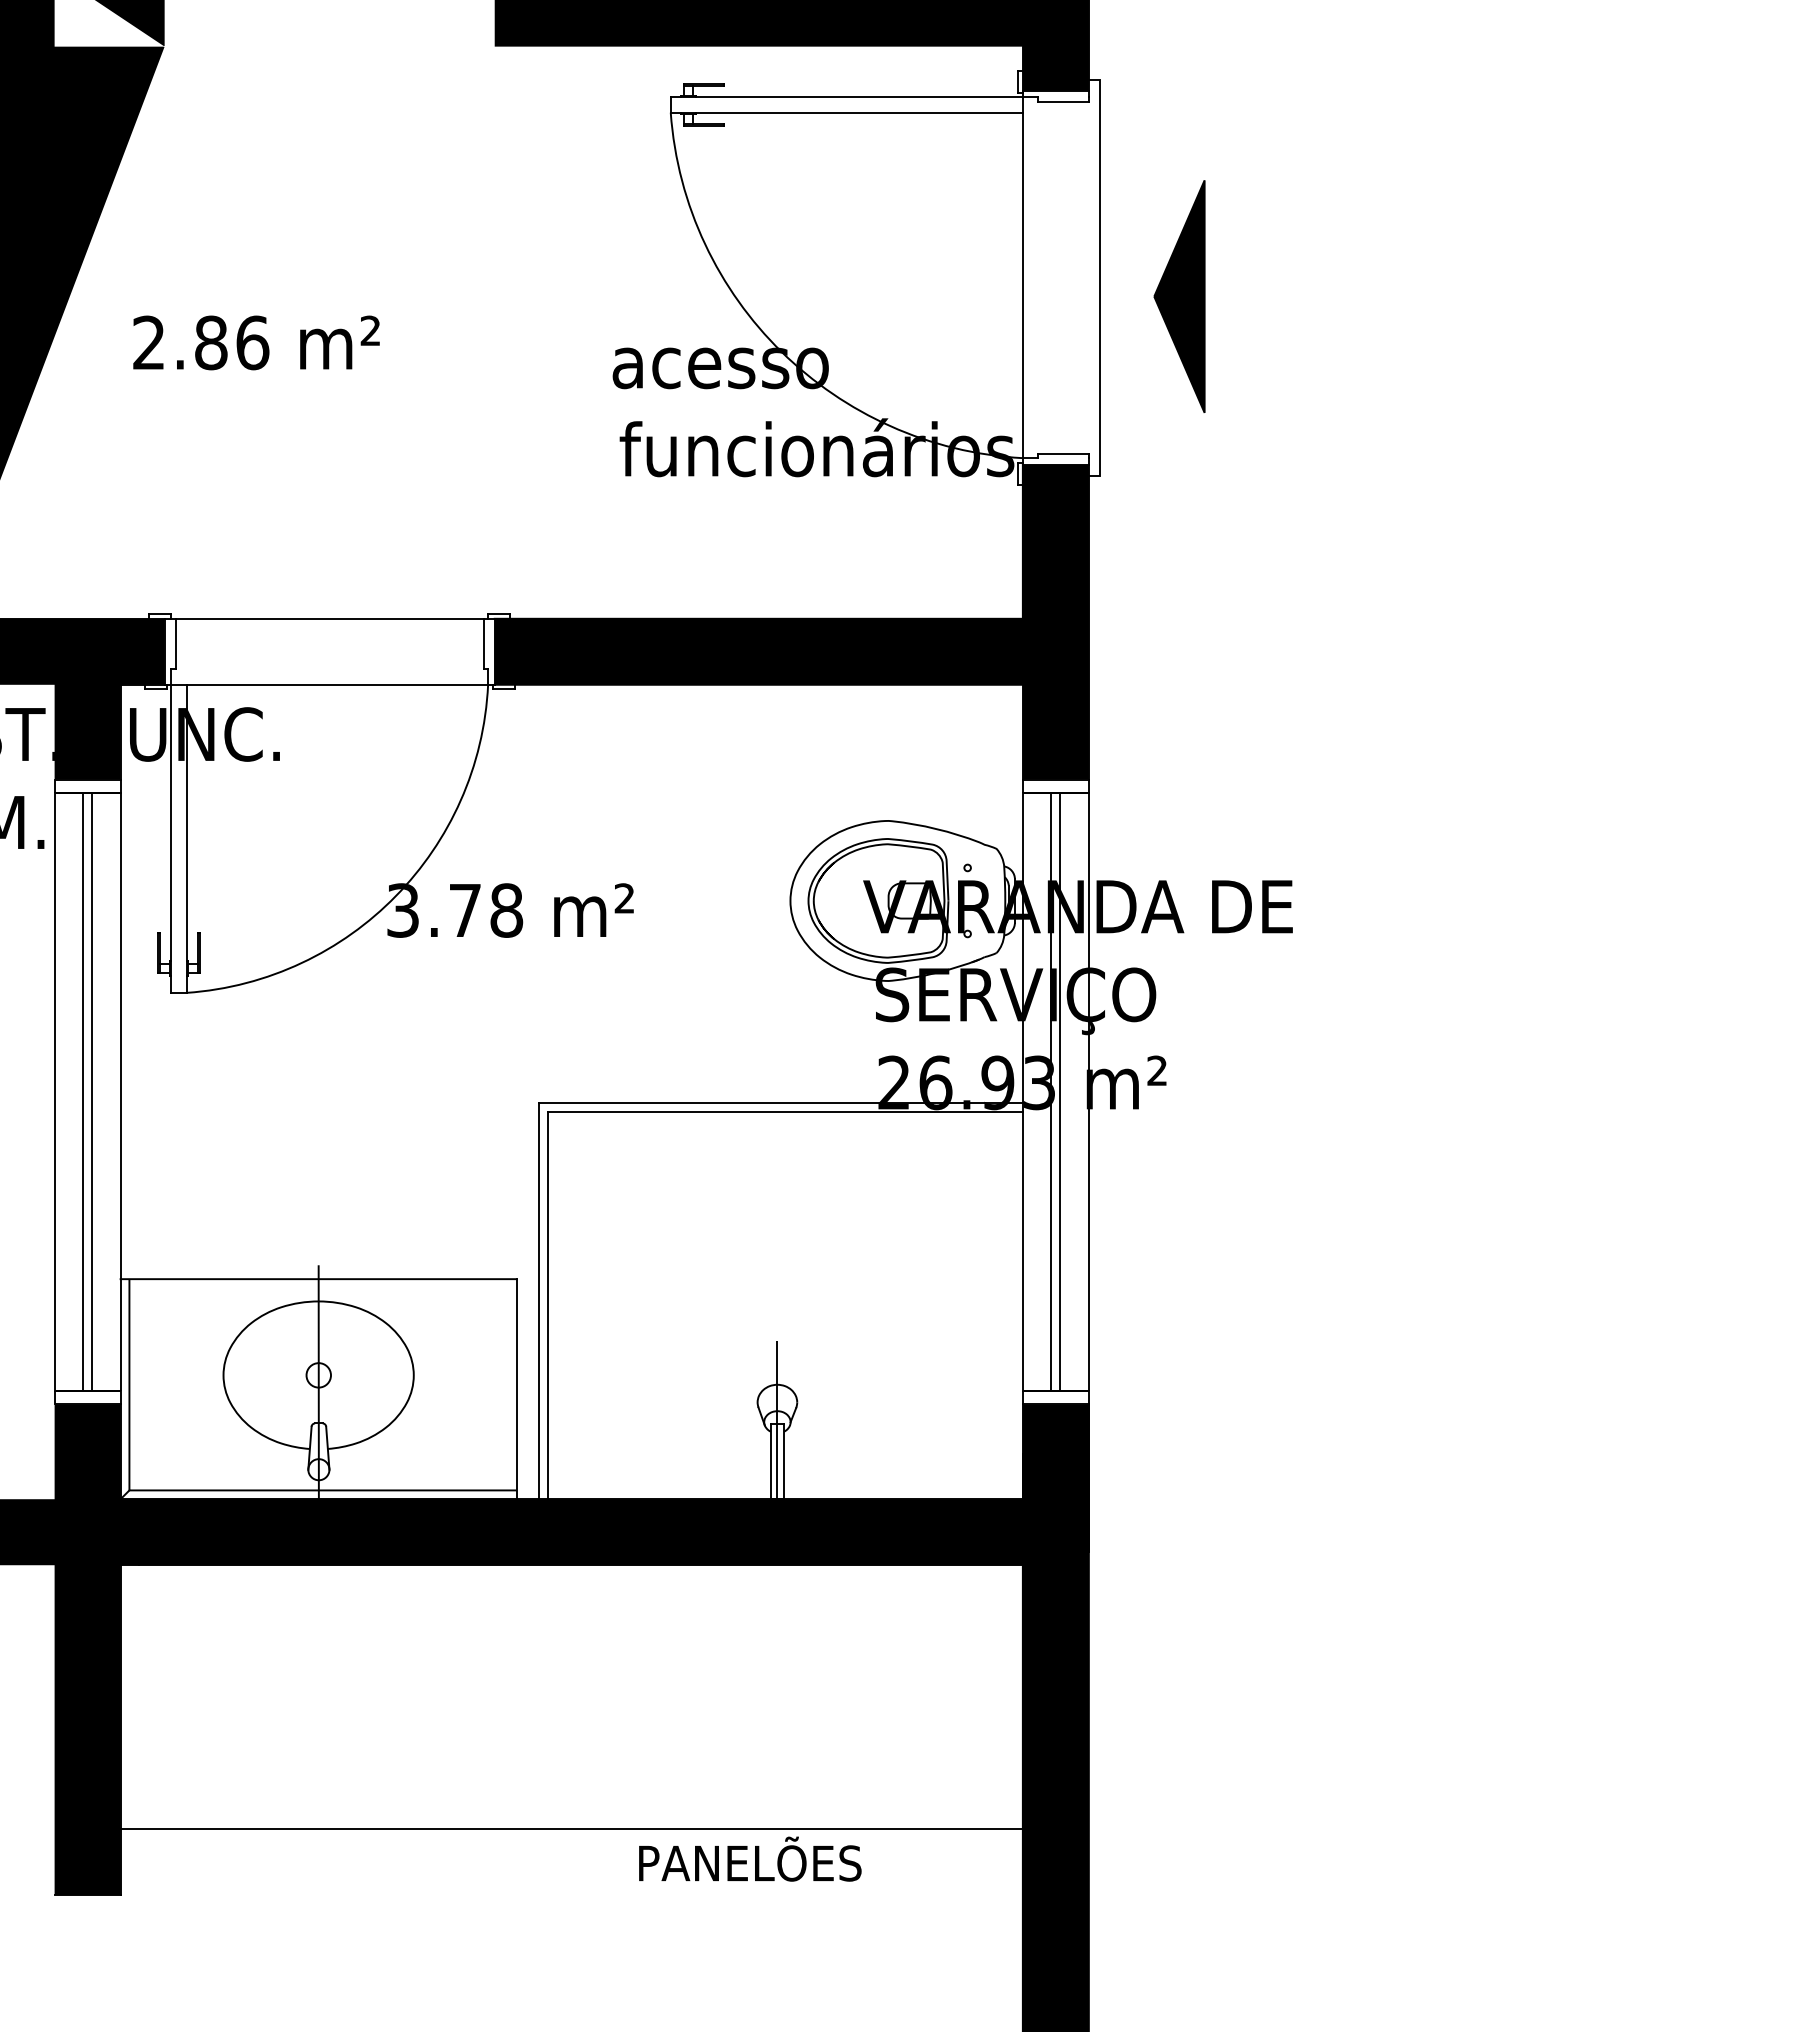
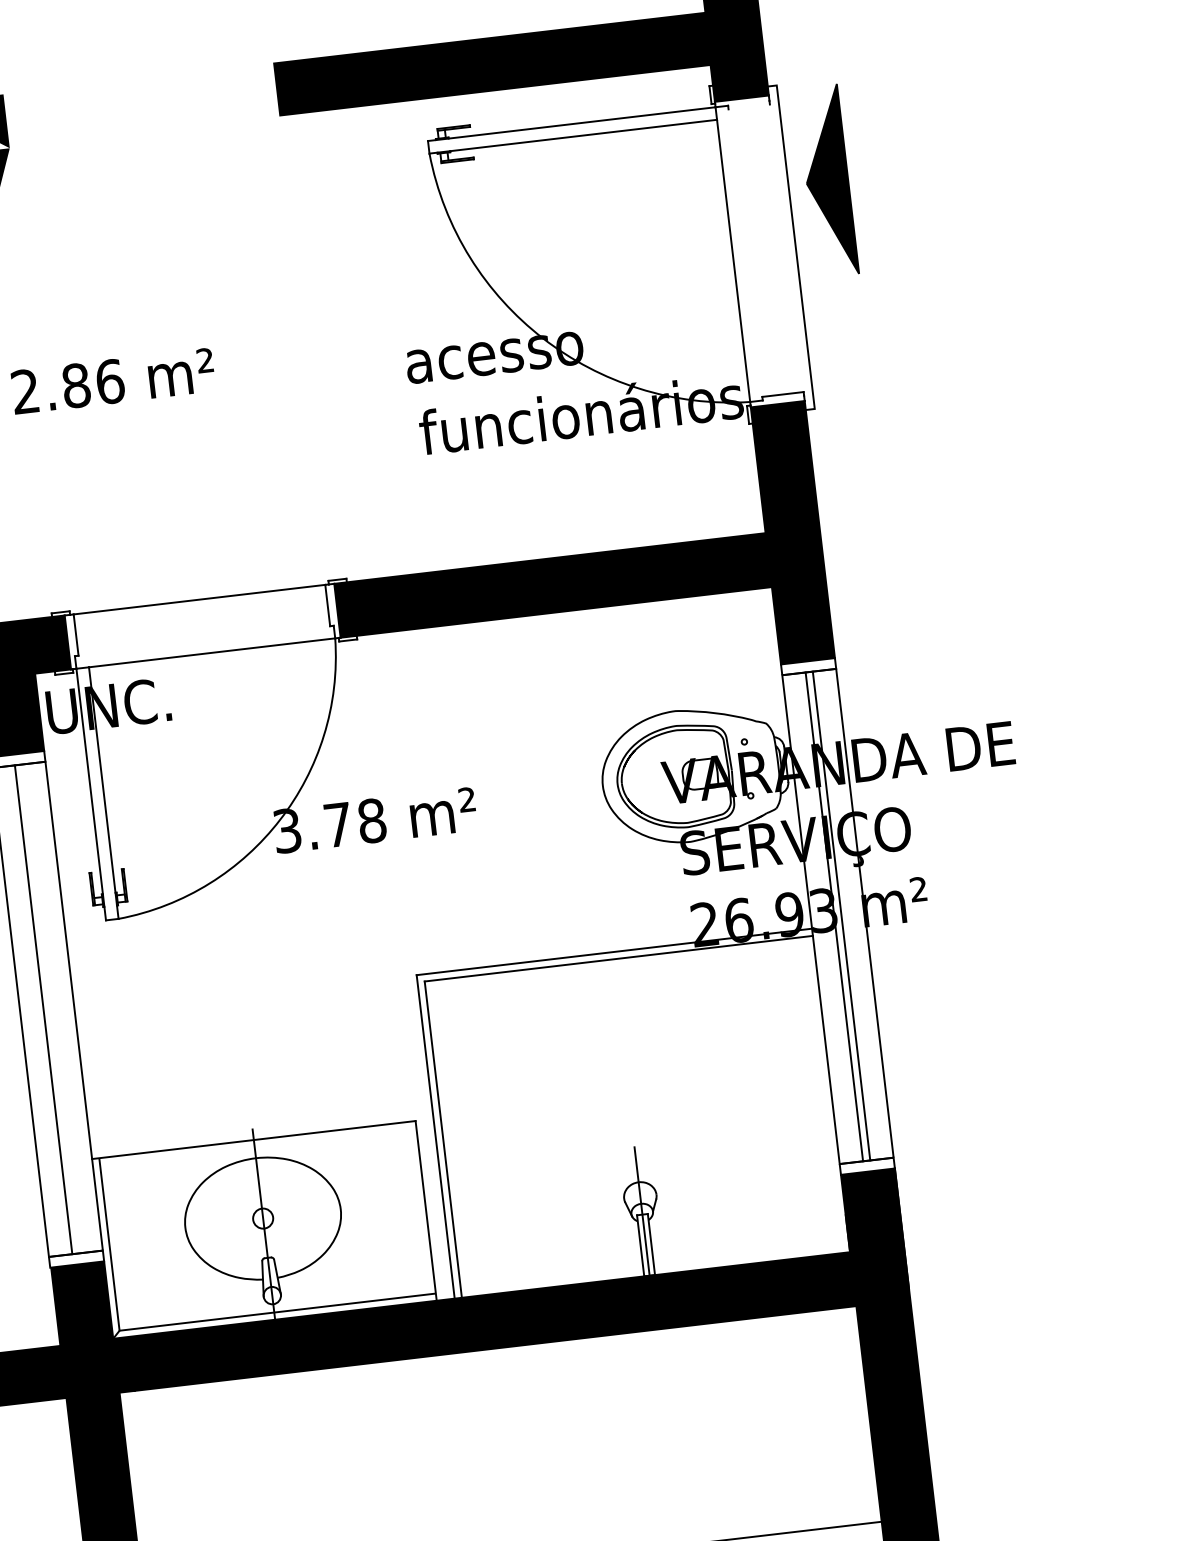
line: (1063, 101) -> (749, 106), removed
part: (1179, 296) -> (827, 181), moved
line: (92, 1091) -> (51, 1008), removed

